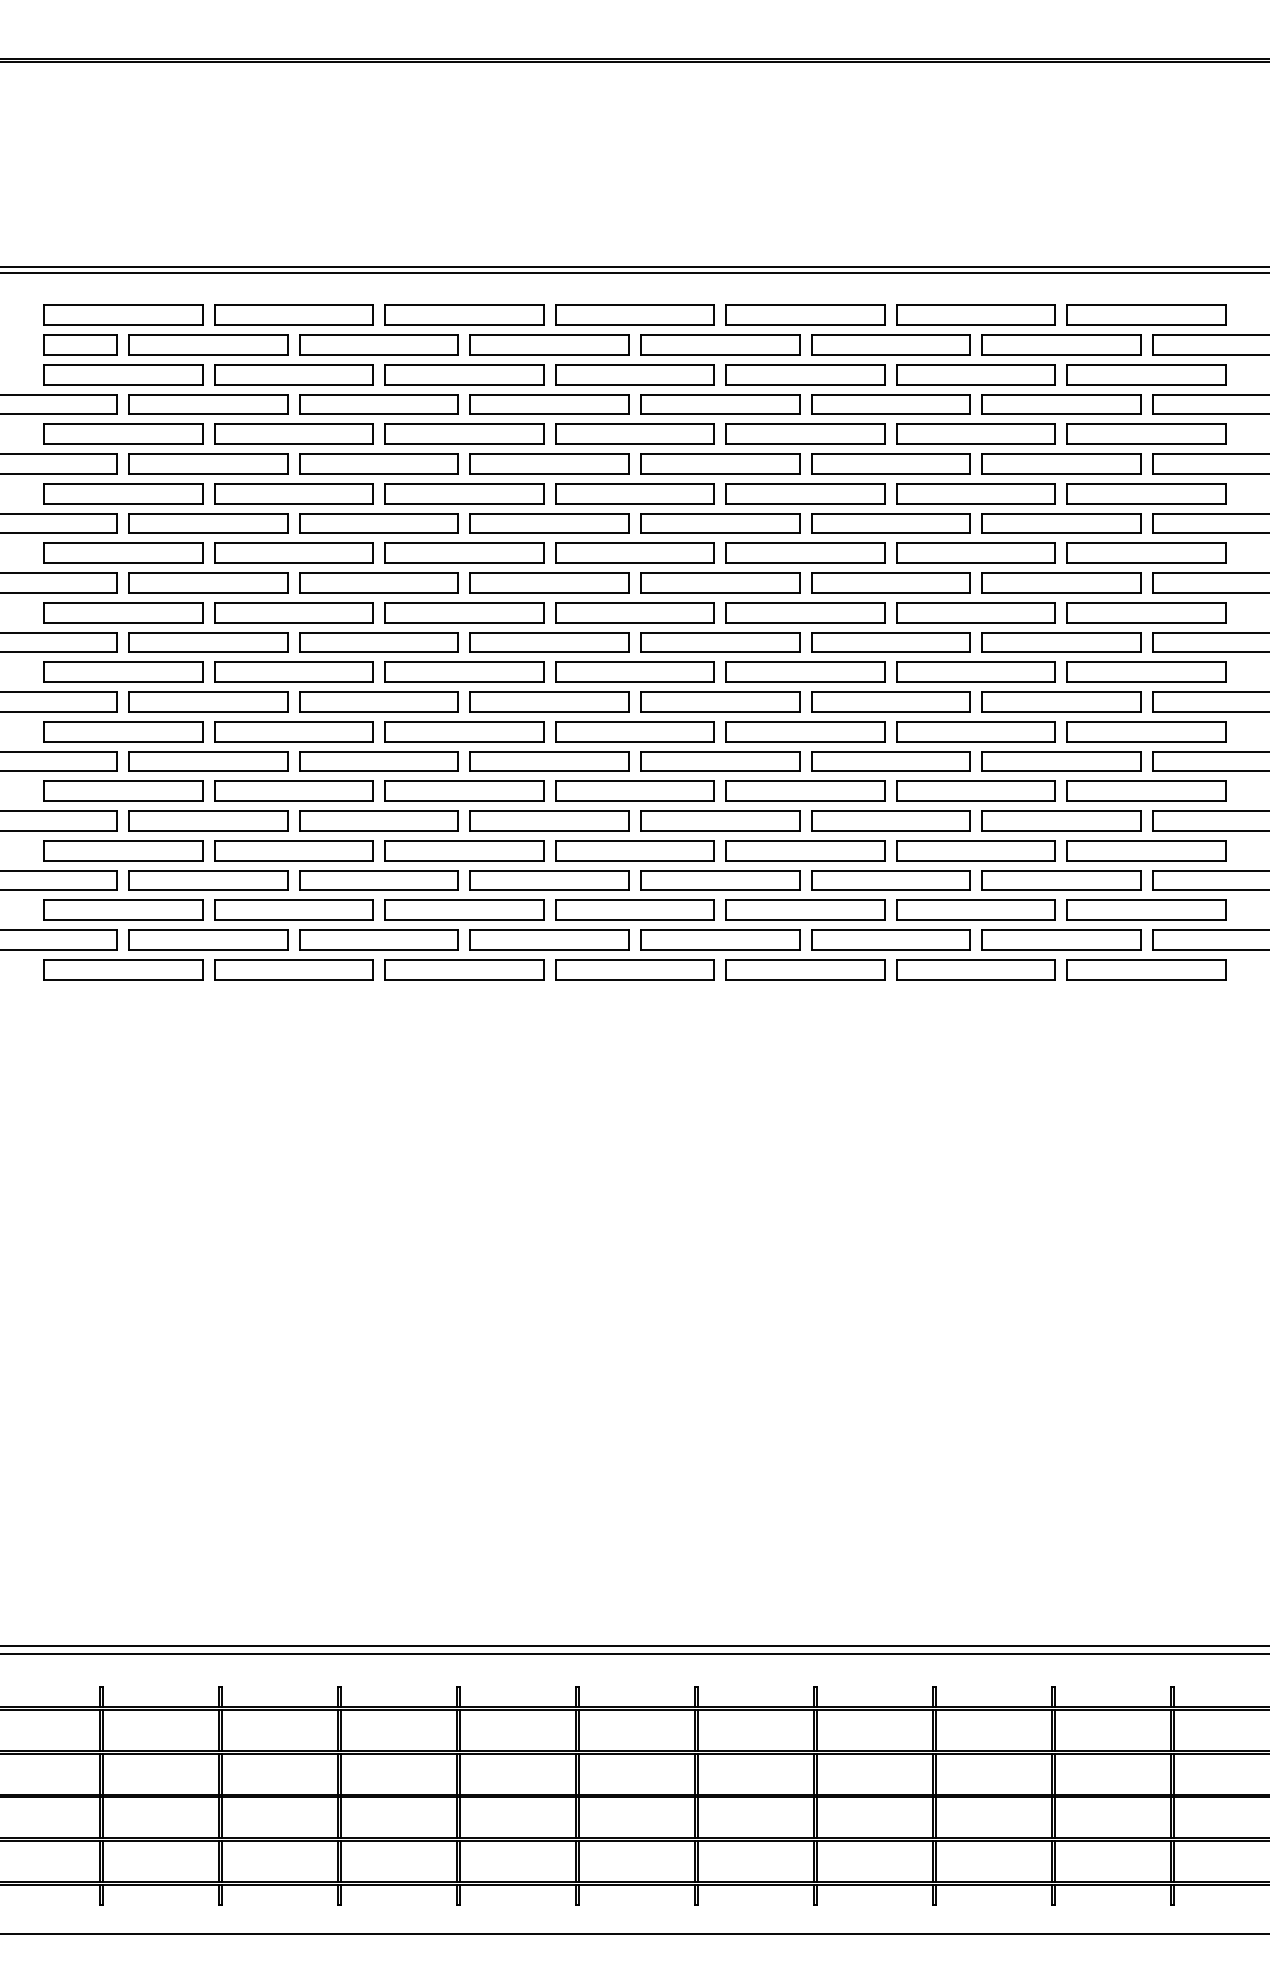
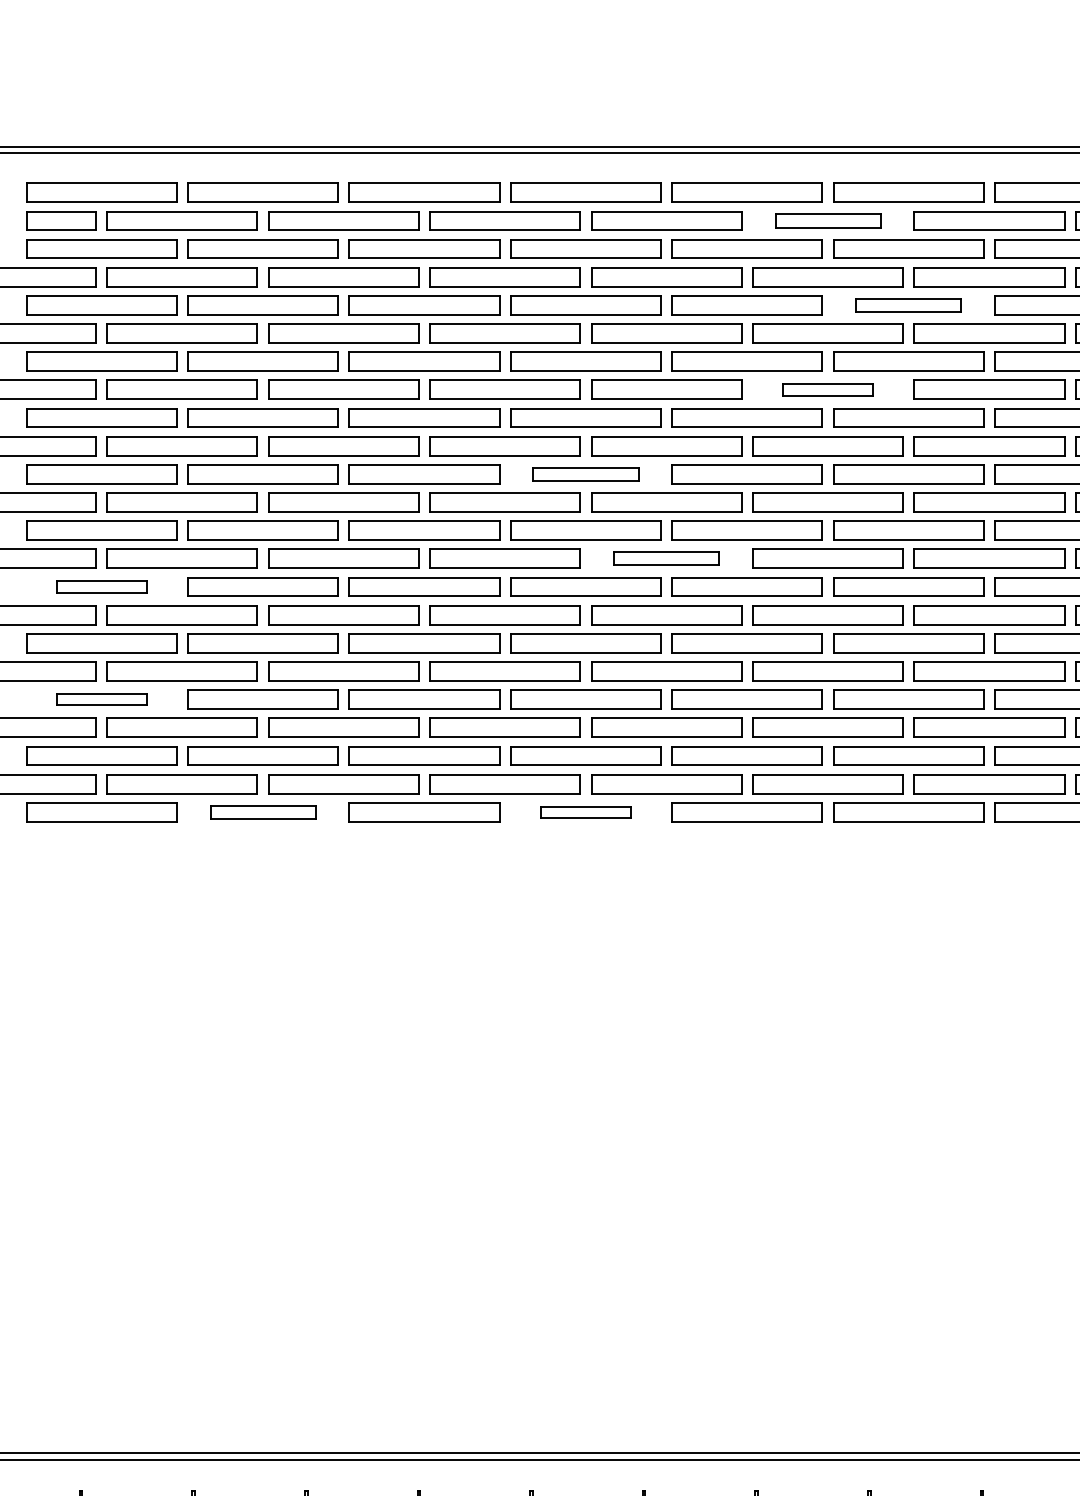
part: (890, 344) -> (827, 220), size x0.7
part: (975, 433) -> (908, 304), size x0.7
part: (890, 523) -> (827, 389), size x0.6
part: (634, 612) -> (585, 474), size x0.7
part: (720, 701) -> (666, 558), size x0.7
part: (123, 731) -> (101, 586), size x0.6
part: (123, 850) -> (101, 699), size x0.6
part: (293, 969) -> (262, 812), size x0.7
part: (634, 969) -> (585, 812), size x0.6

